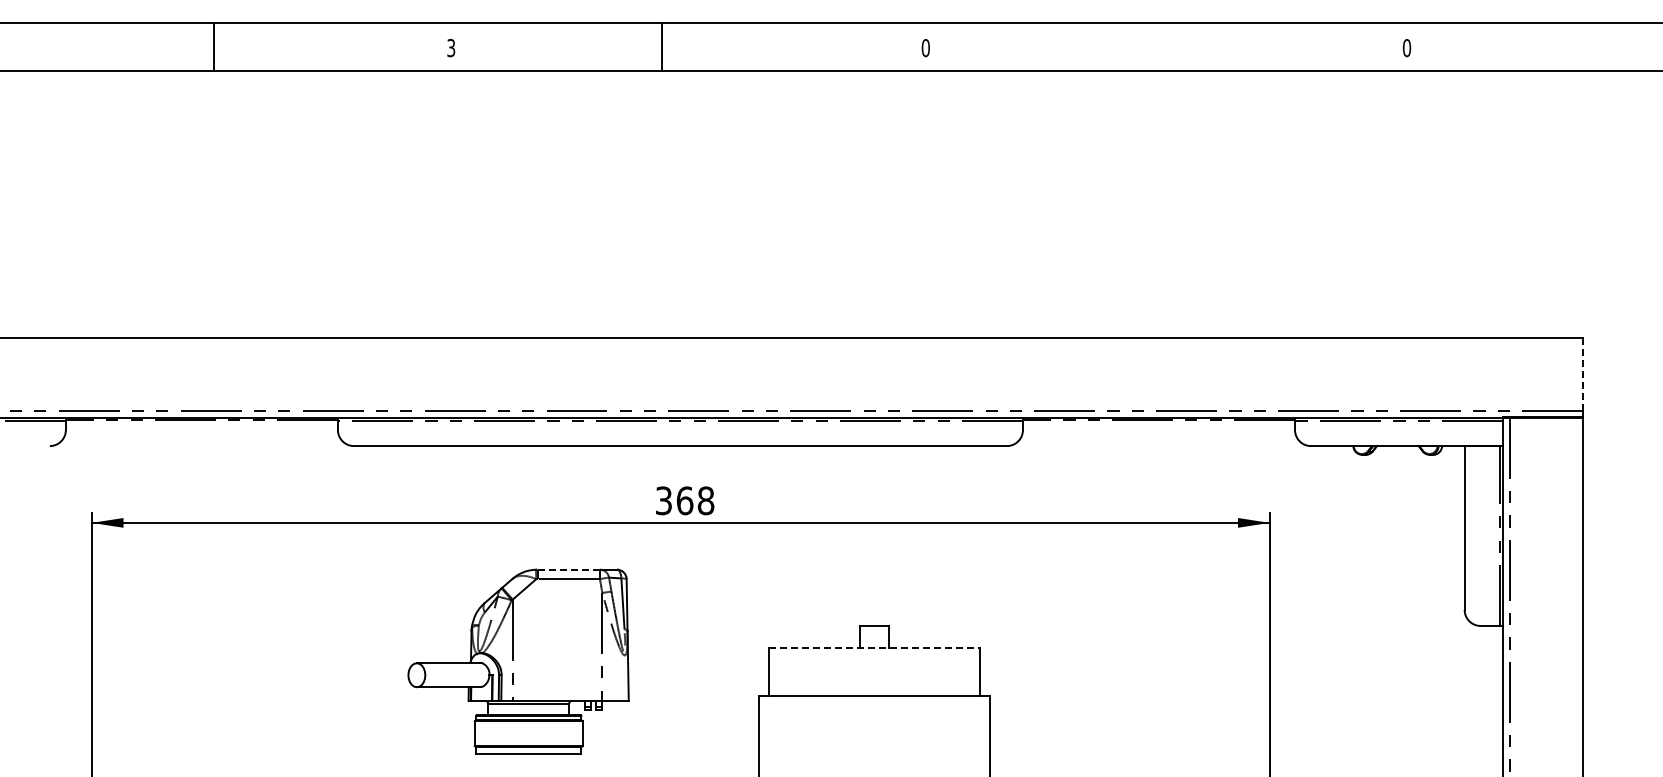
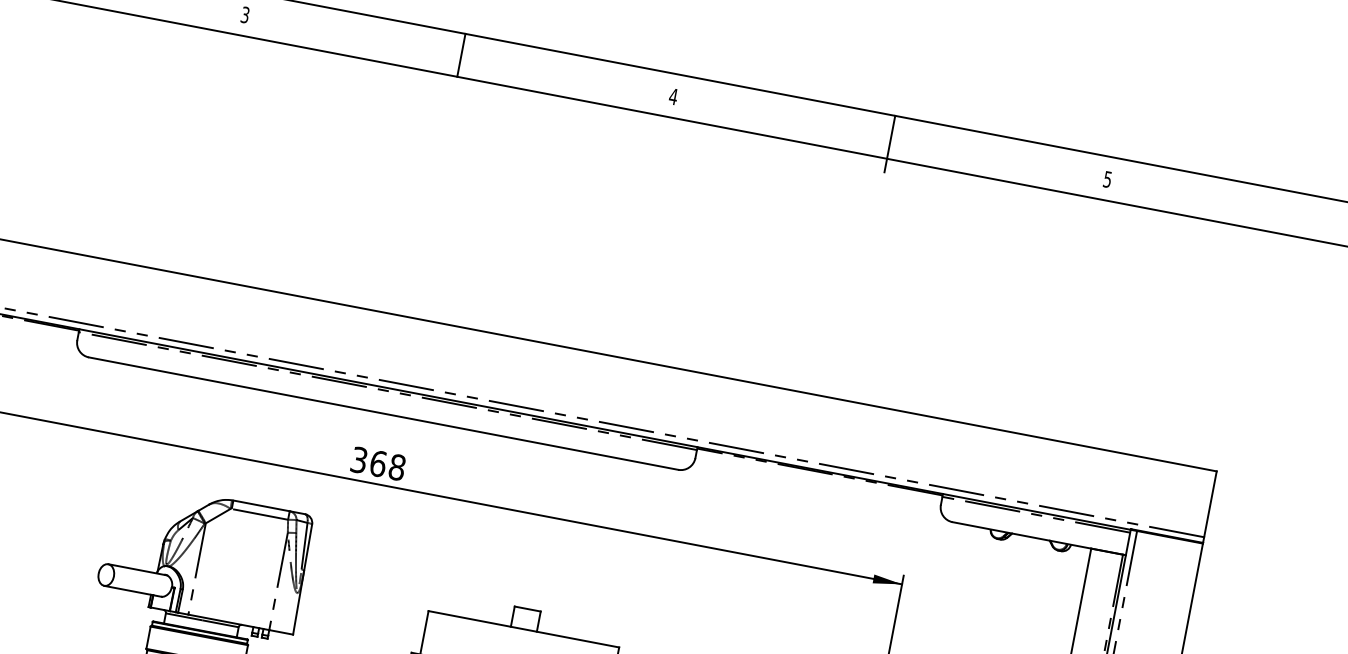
line: (661, 46) -> (461, 54), moved
text: (925, 48) -> (673, 97), 0 -> 4
text: (1407, 48) -> (1108, 180), 0 -> 5
line: (1166, 54) -> (889, 143), added
line: (1583, 374) -> (1210, 504), dashed -> solid
line: (569, 569) -> (262, 505), dashed -> solid
line: (874, 648) -> (523, 629), dashed -> solid

